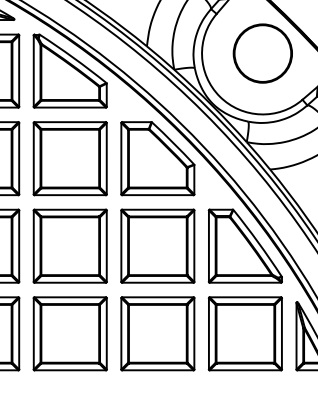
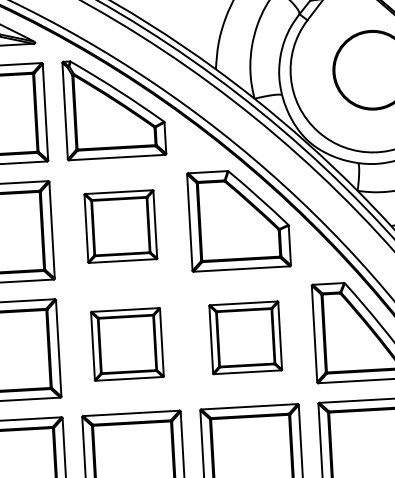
part: (69, 158) -> (119, 226), size x0.7
part: (69, 245) -> (126, 343), size x0.7
part: (157, 245) -> (245, 336), size x0.7

